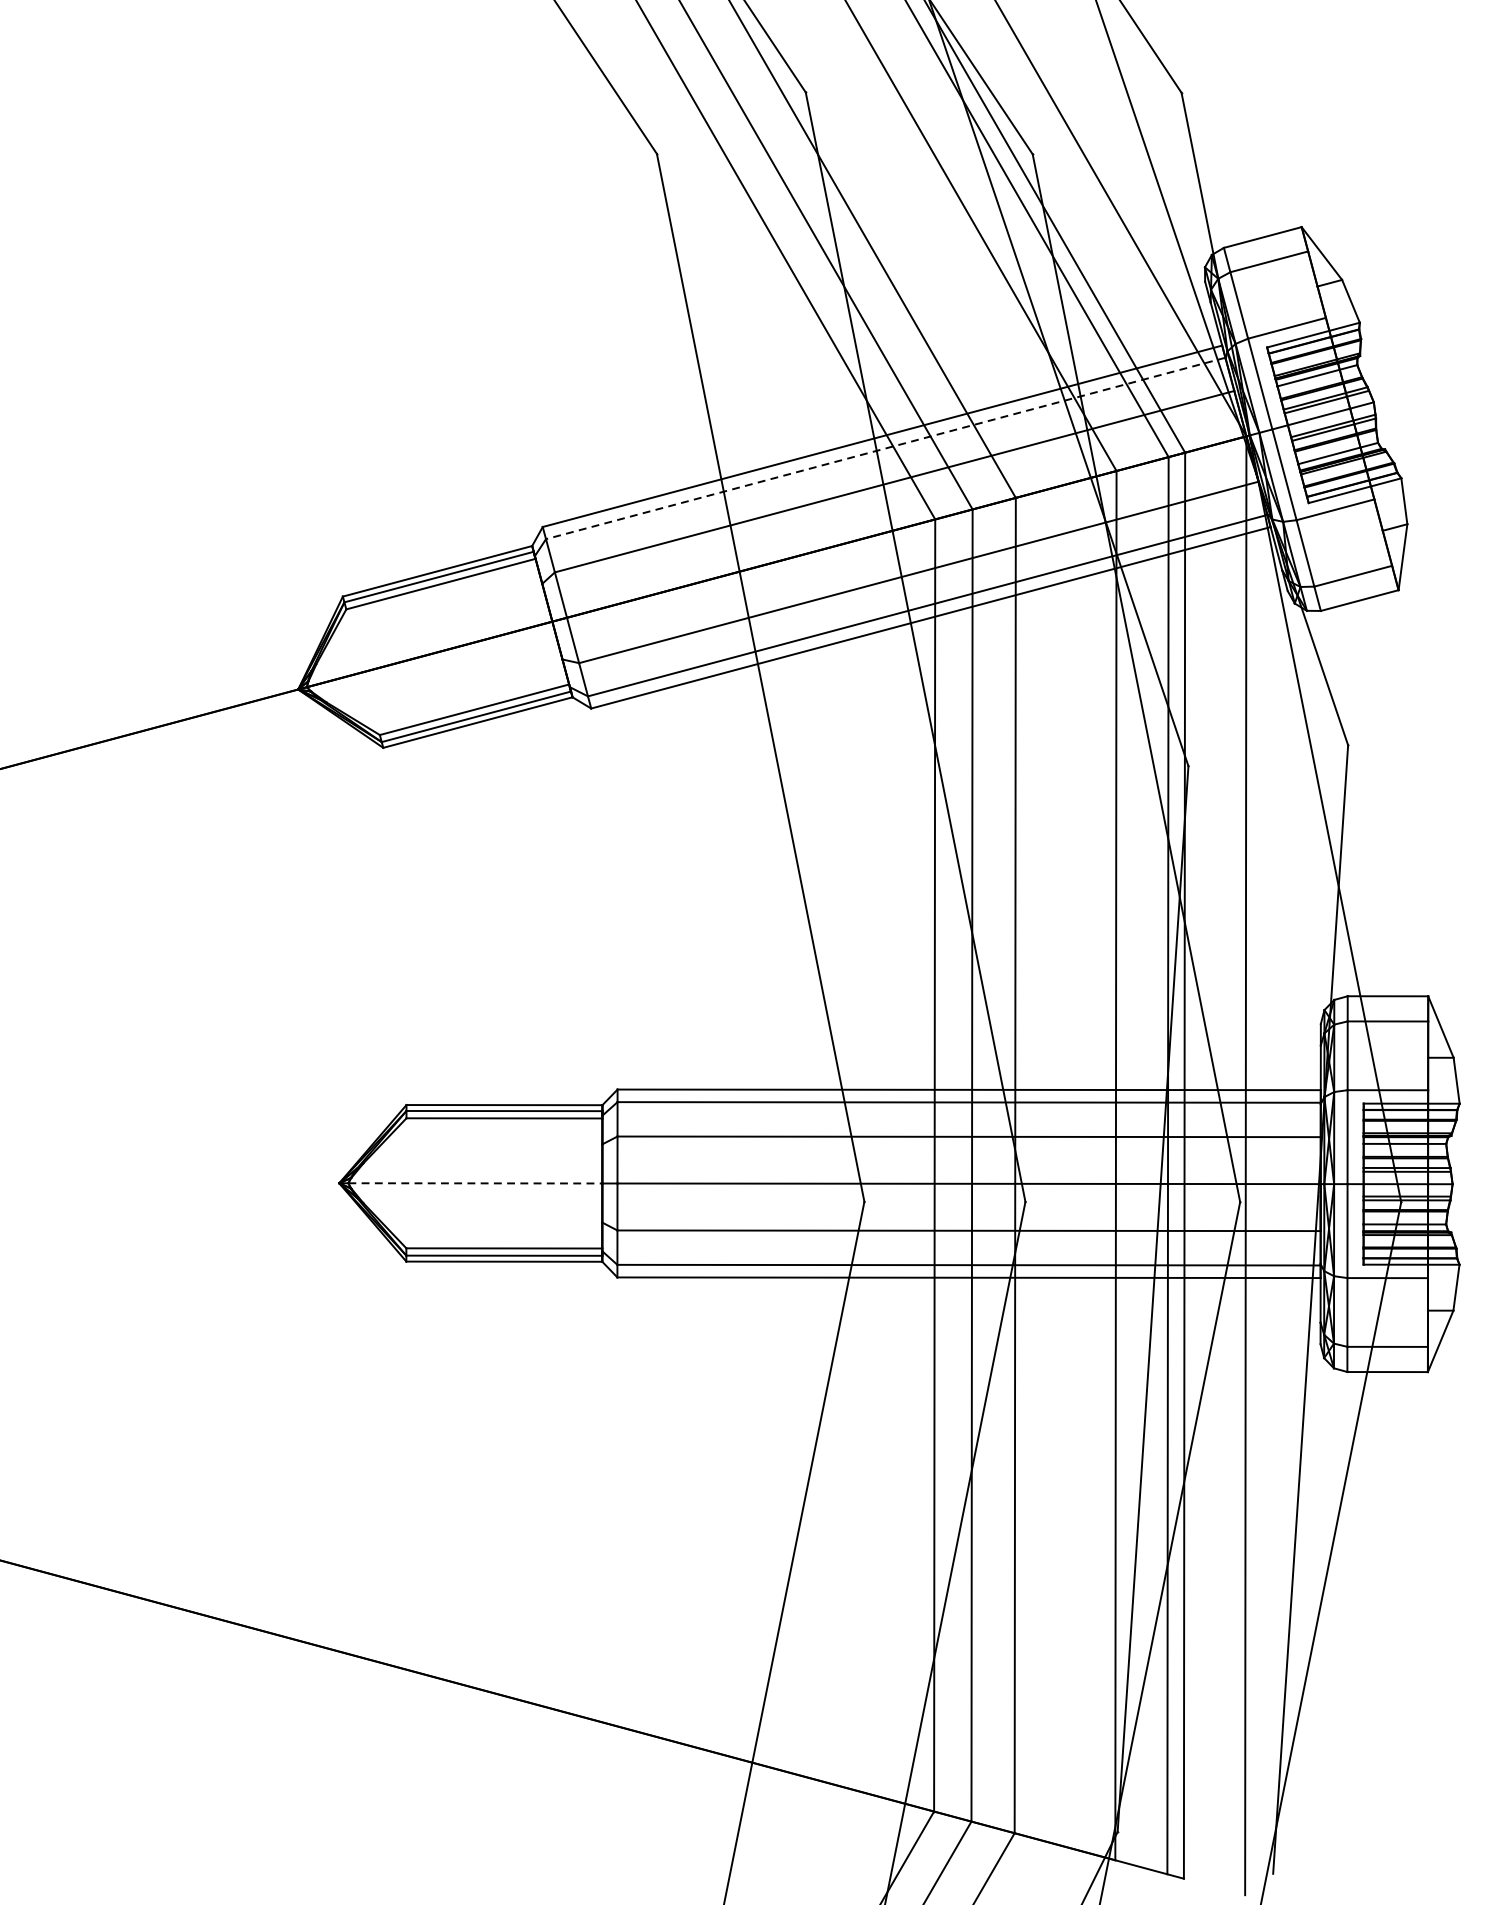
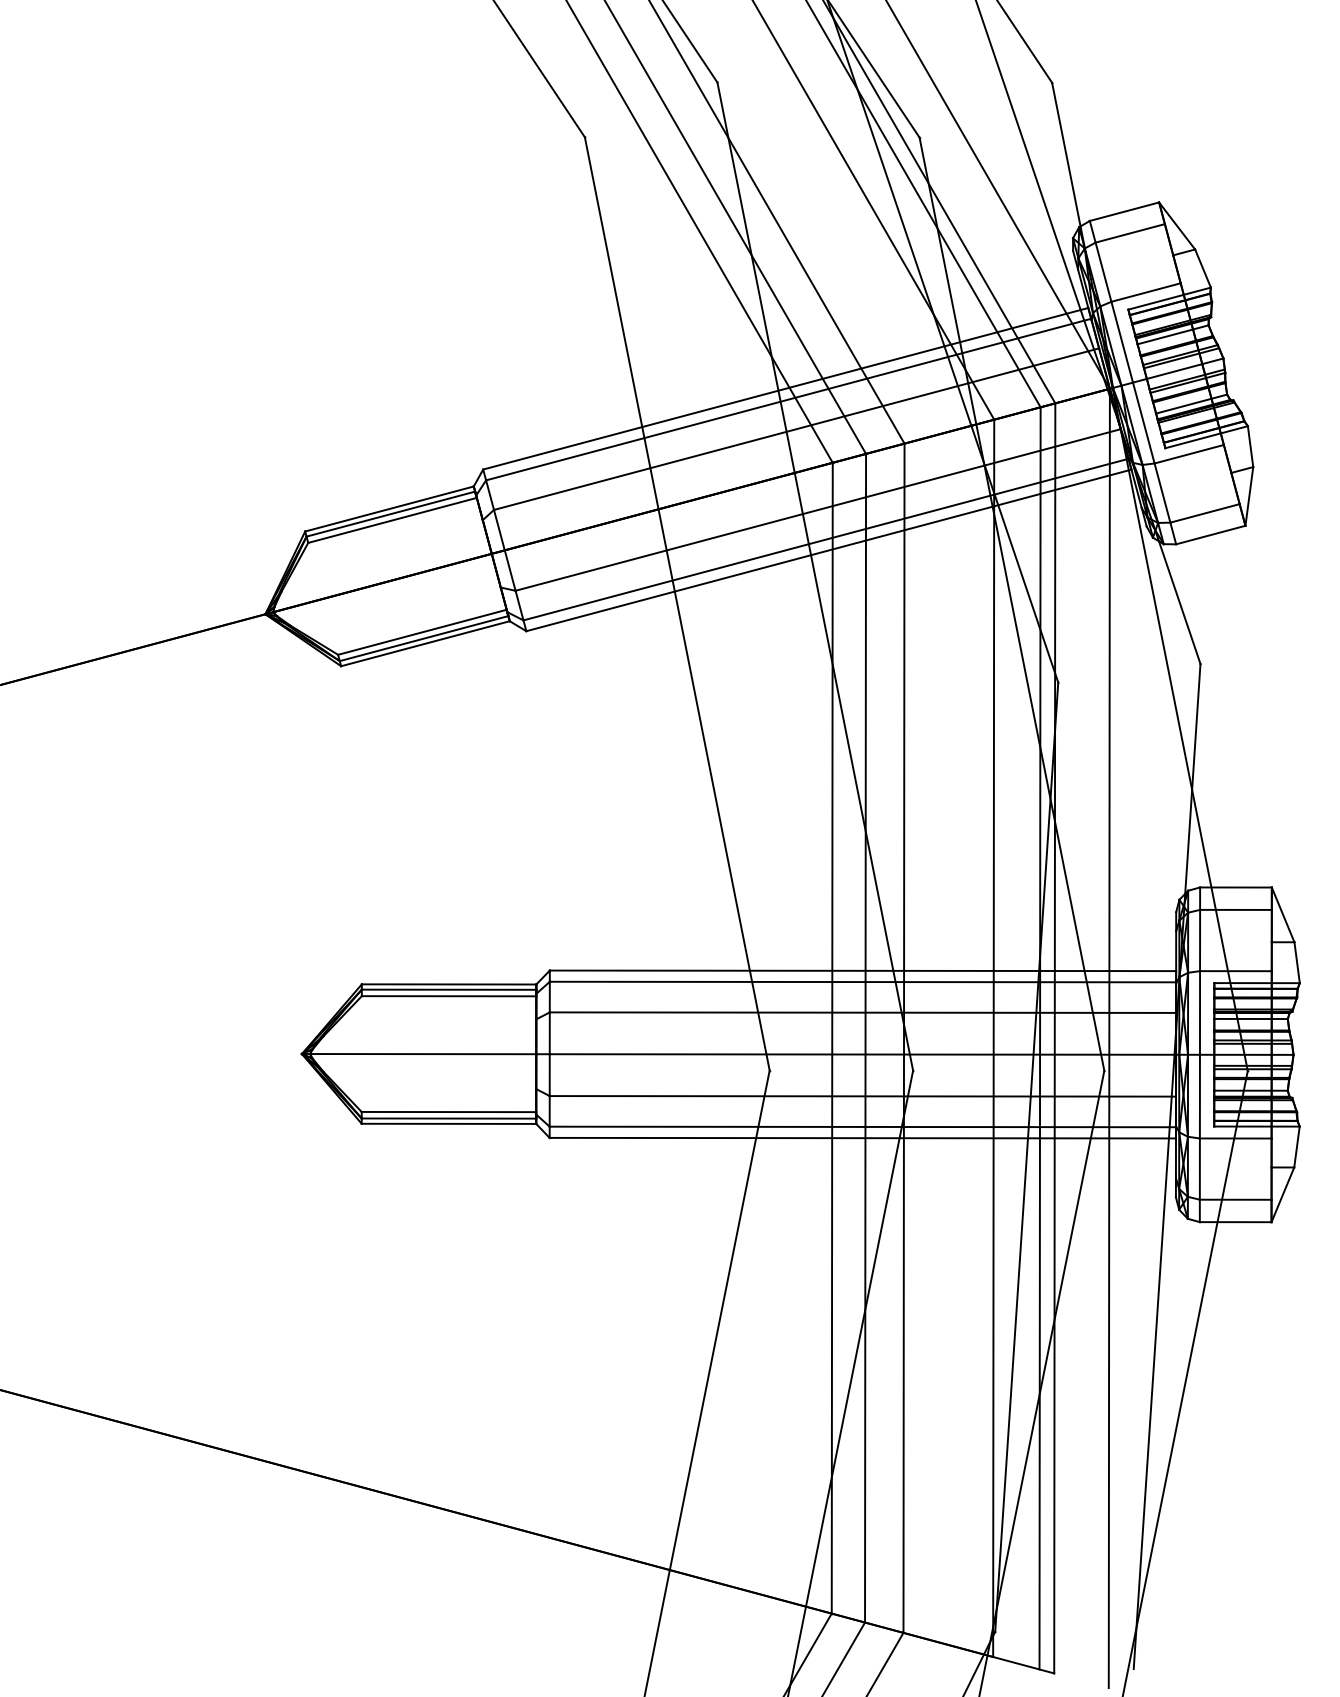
line: (885, 448) -> (788, 399), dashed -> solid
line: (475, 1183) -> (423, 1054), dashed -> solid

